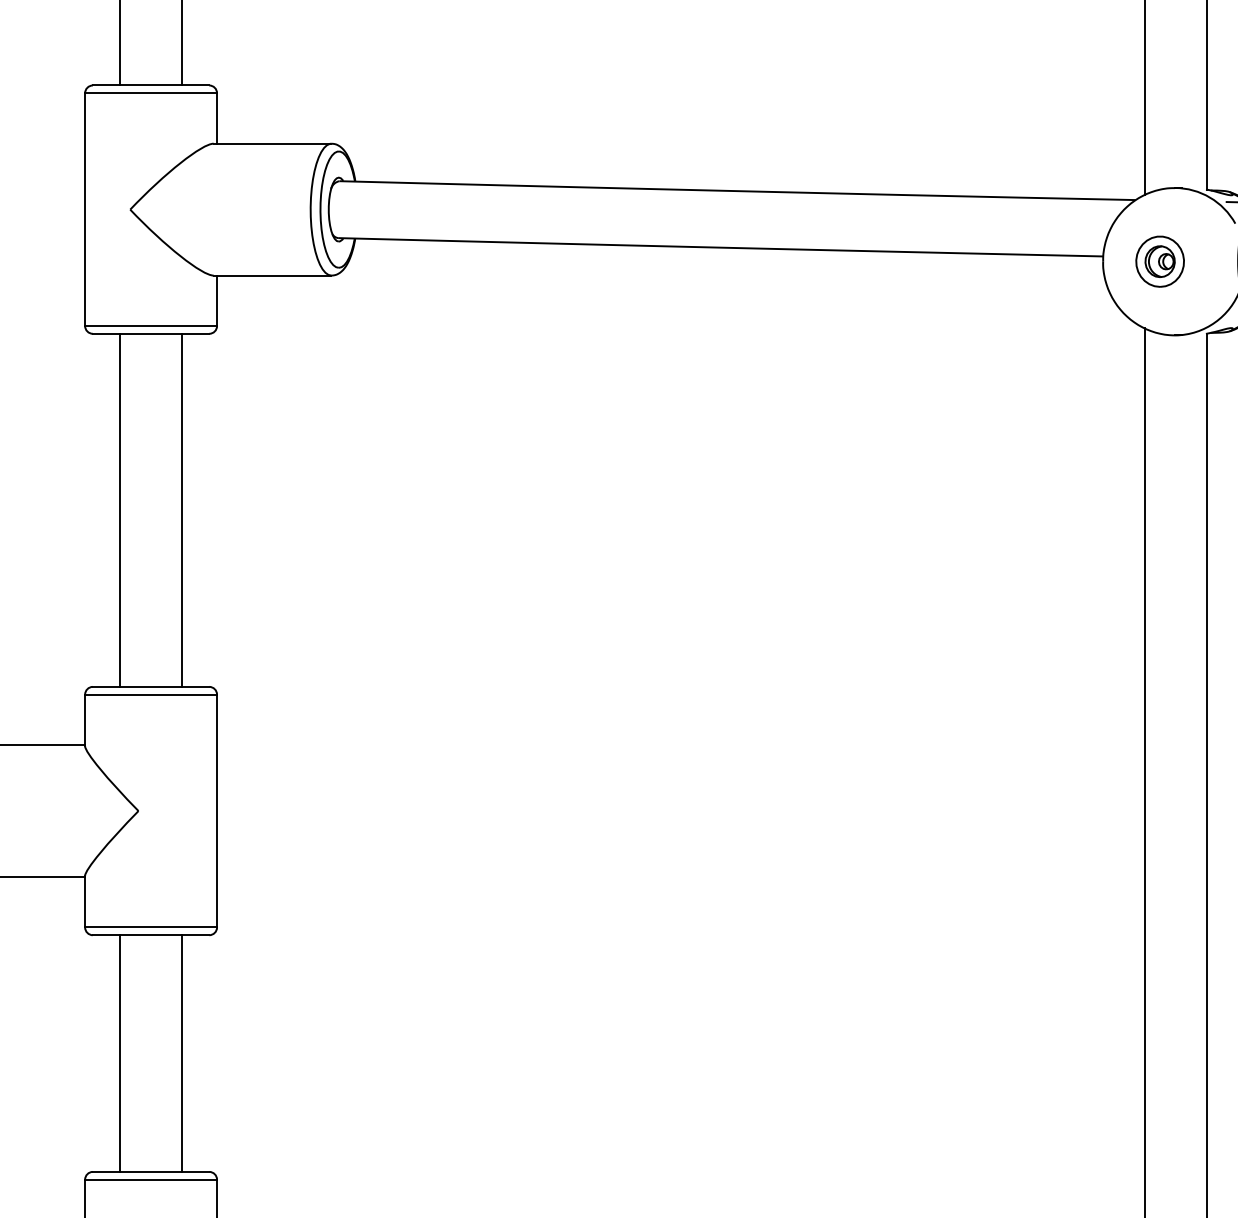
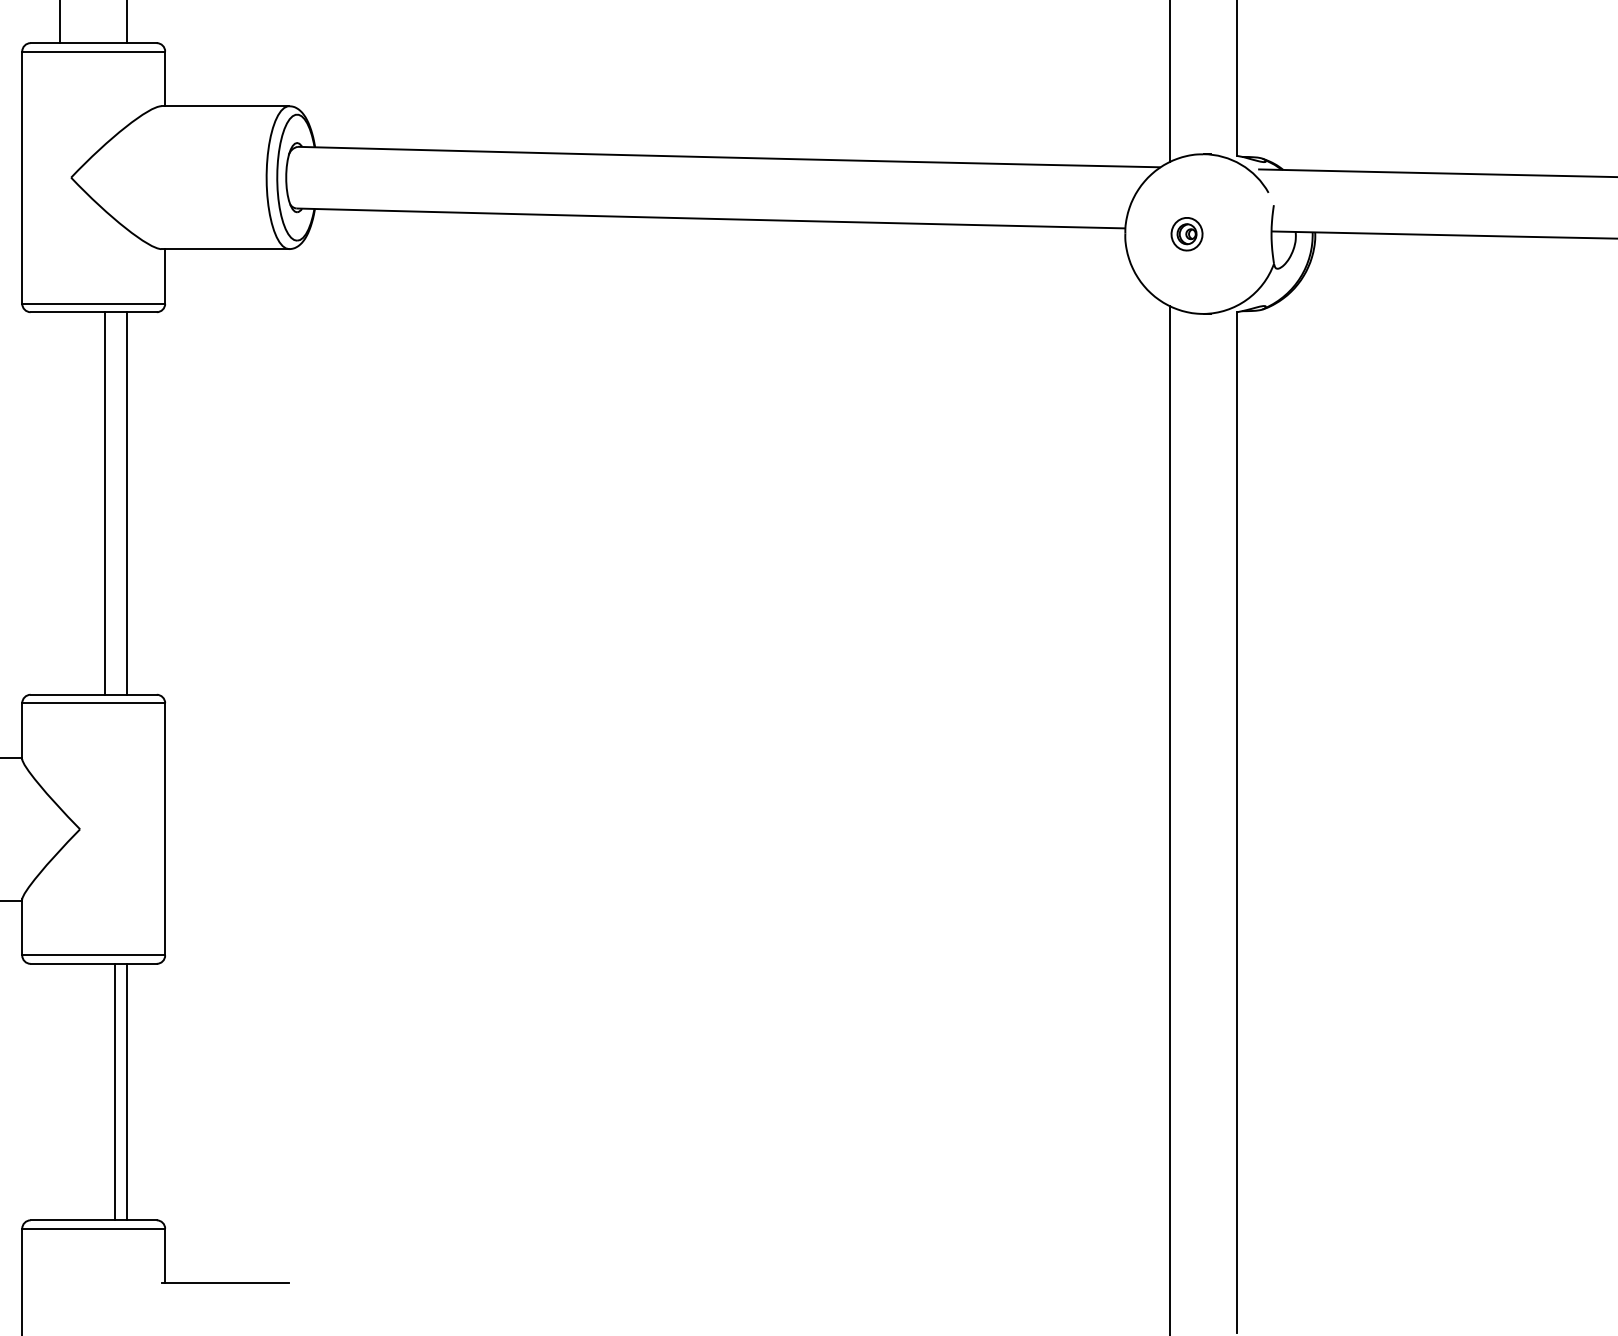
part: (1159, 262) -> (1186, 234), size x0.6
line: (120, 510) -> (105, 503), moved
line: (120, 1053) -> (115, 1091), moved

